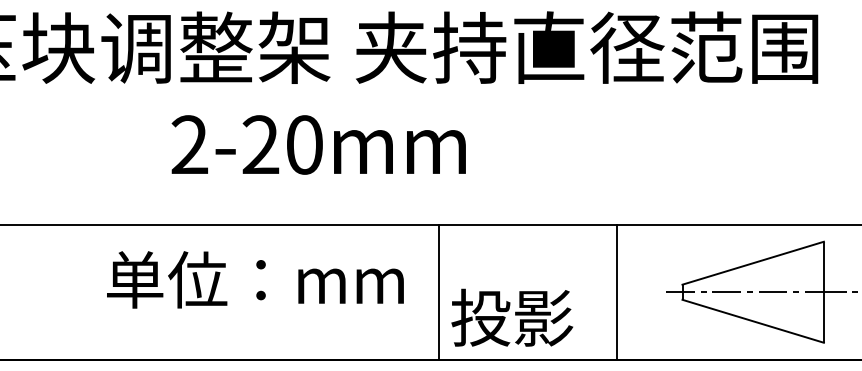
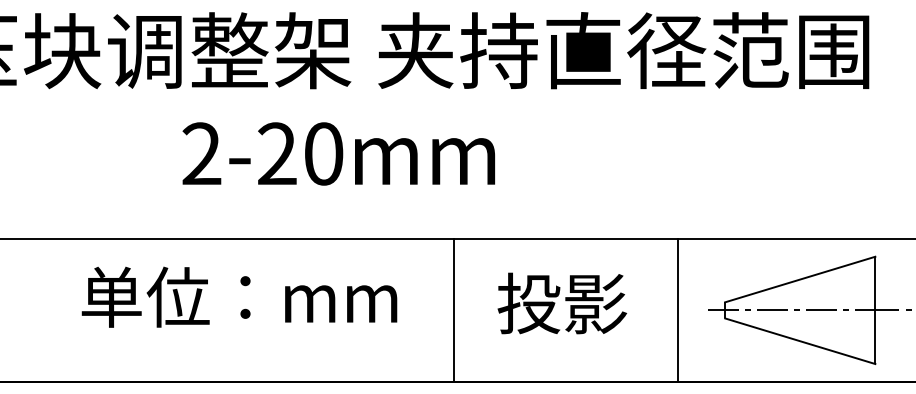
text: (255, 279) -> (239, 296), moved
line: (439, 292) -> (454, 310), moved
line: (616, 292) -> (678, 310), moved
text: (512, 317) -> (562, 303), moved

